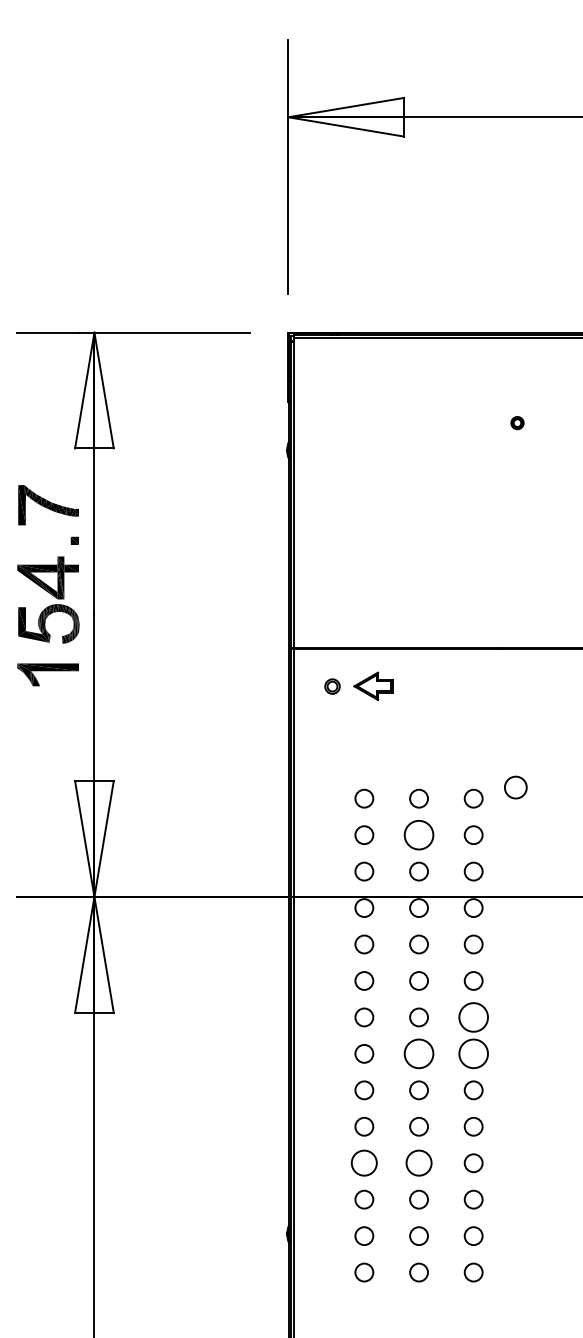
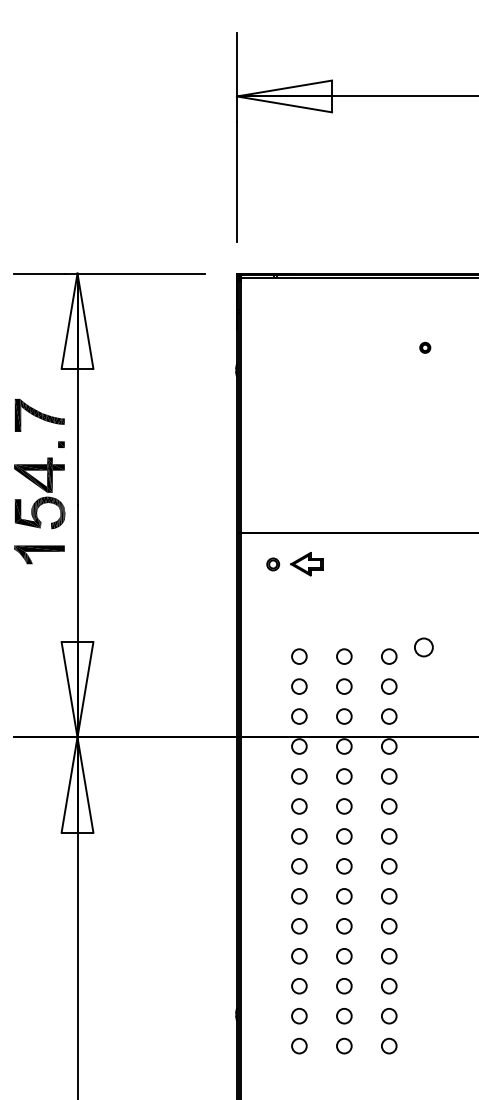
circle: (419, 835) -> (344, 686), size x0.62
circle: (473, 1017) -> (389, 836), size x0.62
circle: (419, 1053) -> (344, 866), size x0.62
circle: (473, 1053) -> (389, 866), size x0.62
circle: (364, 1163) -> (299, 956), size x0.71
circle: (418, 1163) -> (343, 956), size x0.71

